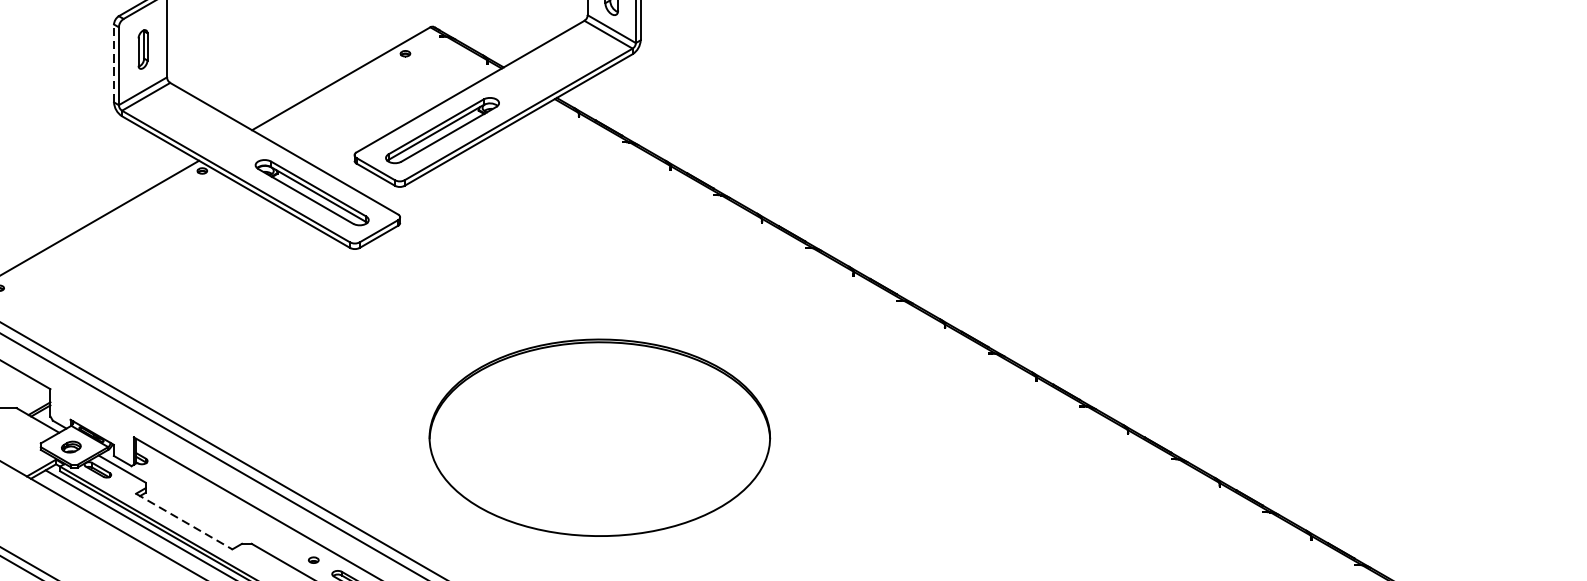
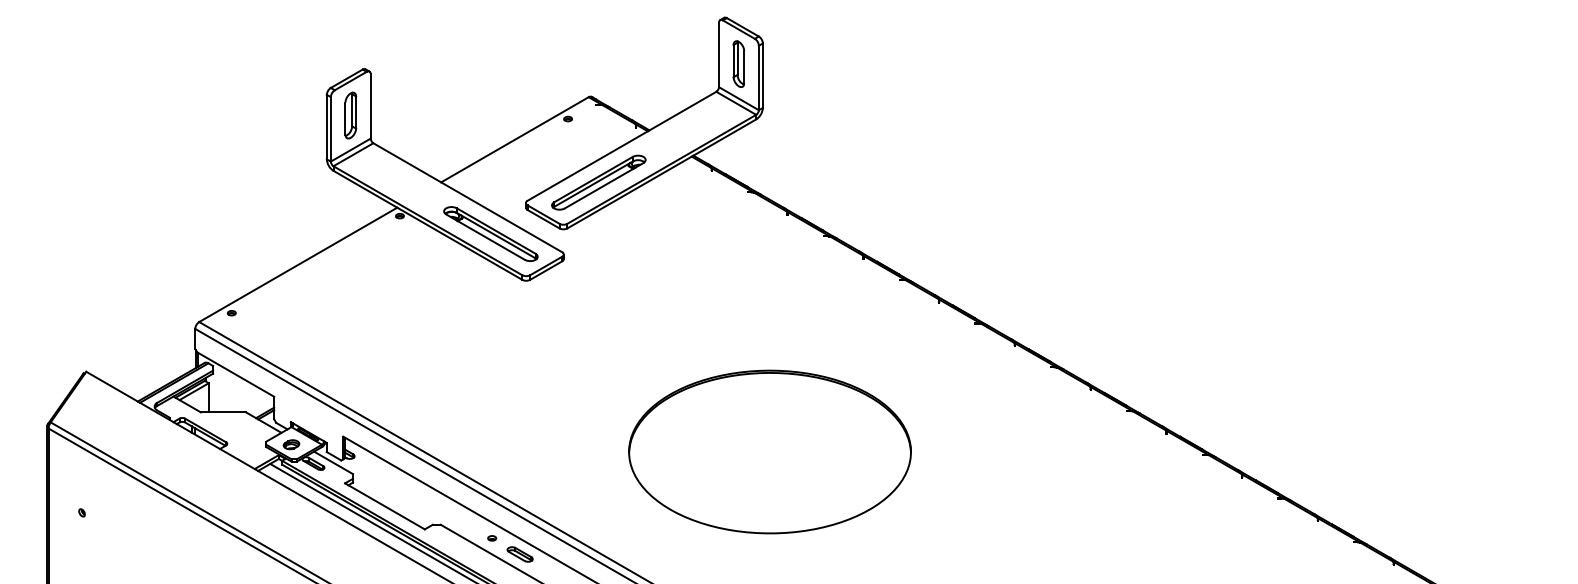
part: (142, 49) -> (350, 115), size x1.43
line: (113, 62) -> (326, 126), dashed -> solid
part: (599, 437) -> (769, 451), moved
line: (184, 521) -> (385, 506), dashed -> solid

